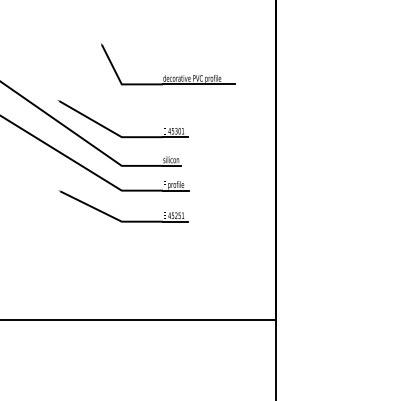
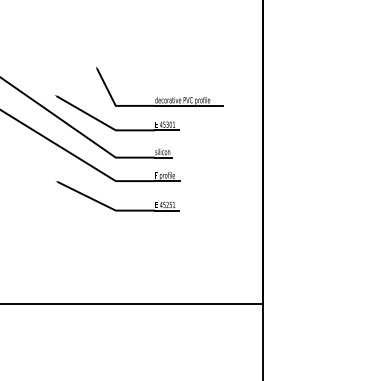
part: (165, 75) -> (157, 97), moved

